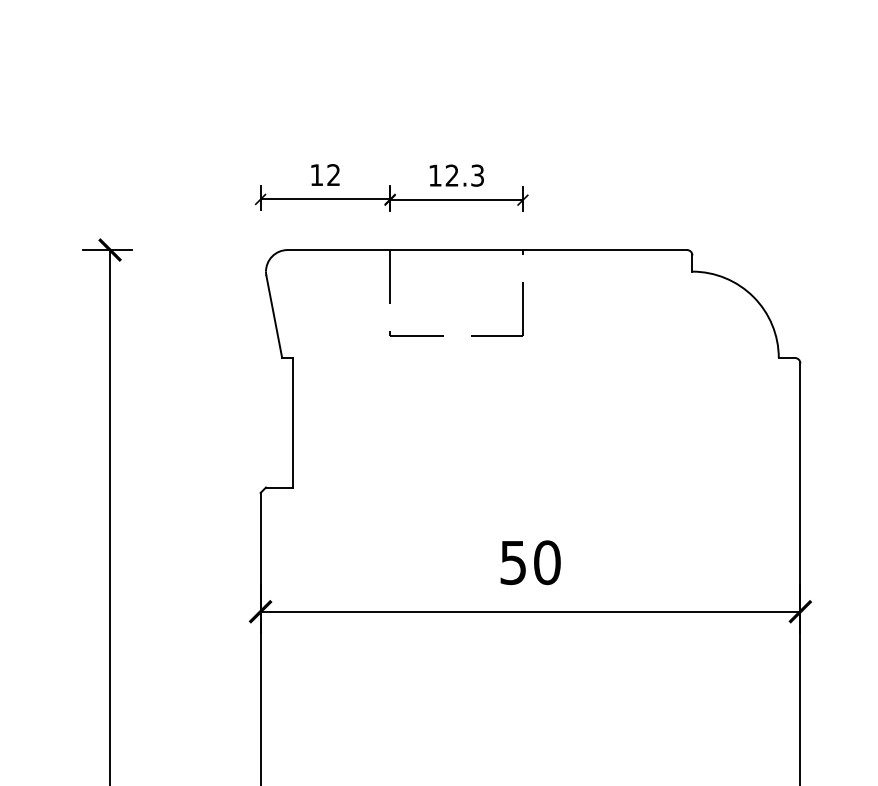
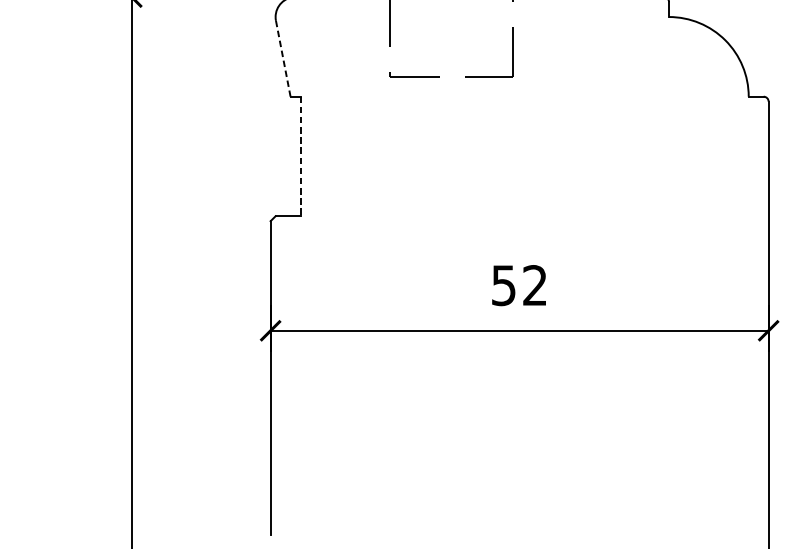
line: (274, 316) -> (283, 58), solid -> dashed
line: (292, 422) -> (300, 156), solid -> dashed
text: (547, 562) -> (535, 285), 50 -> 52

